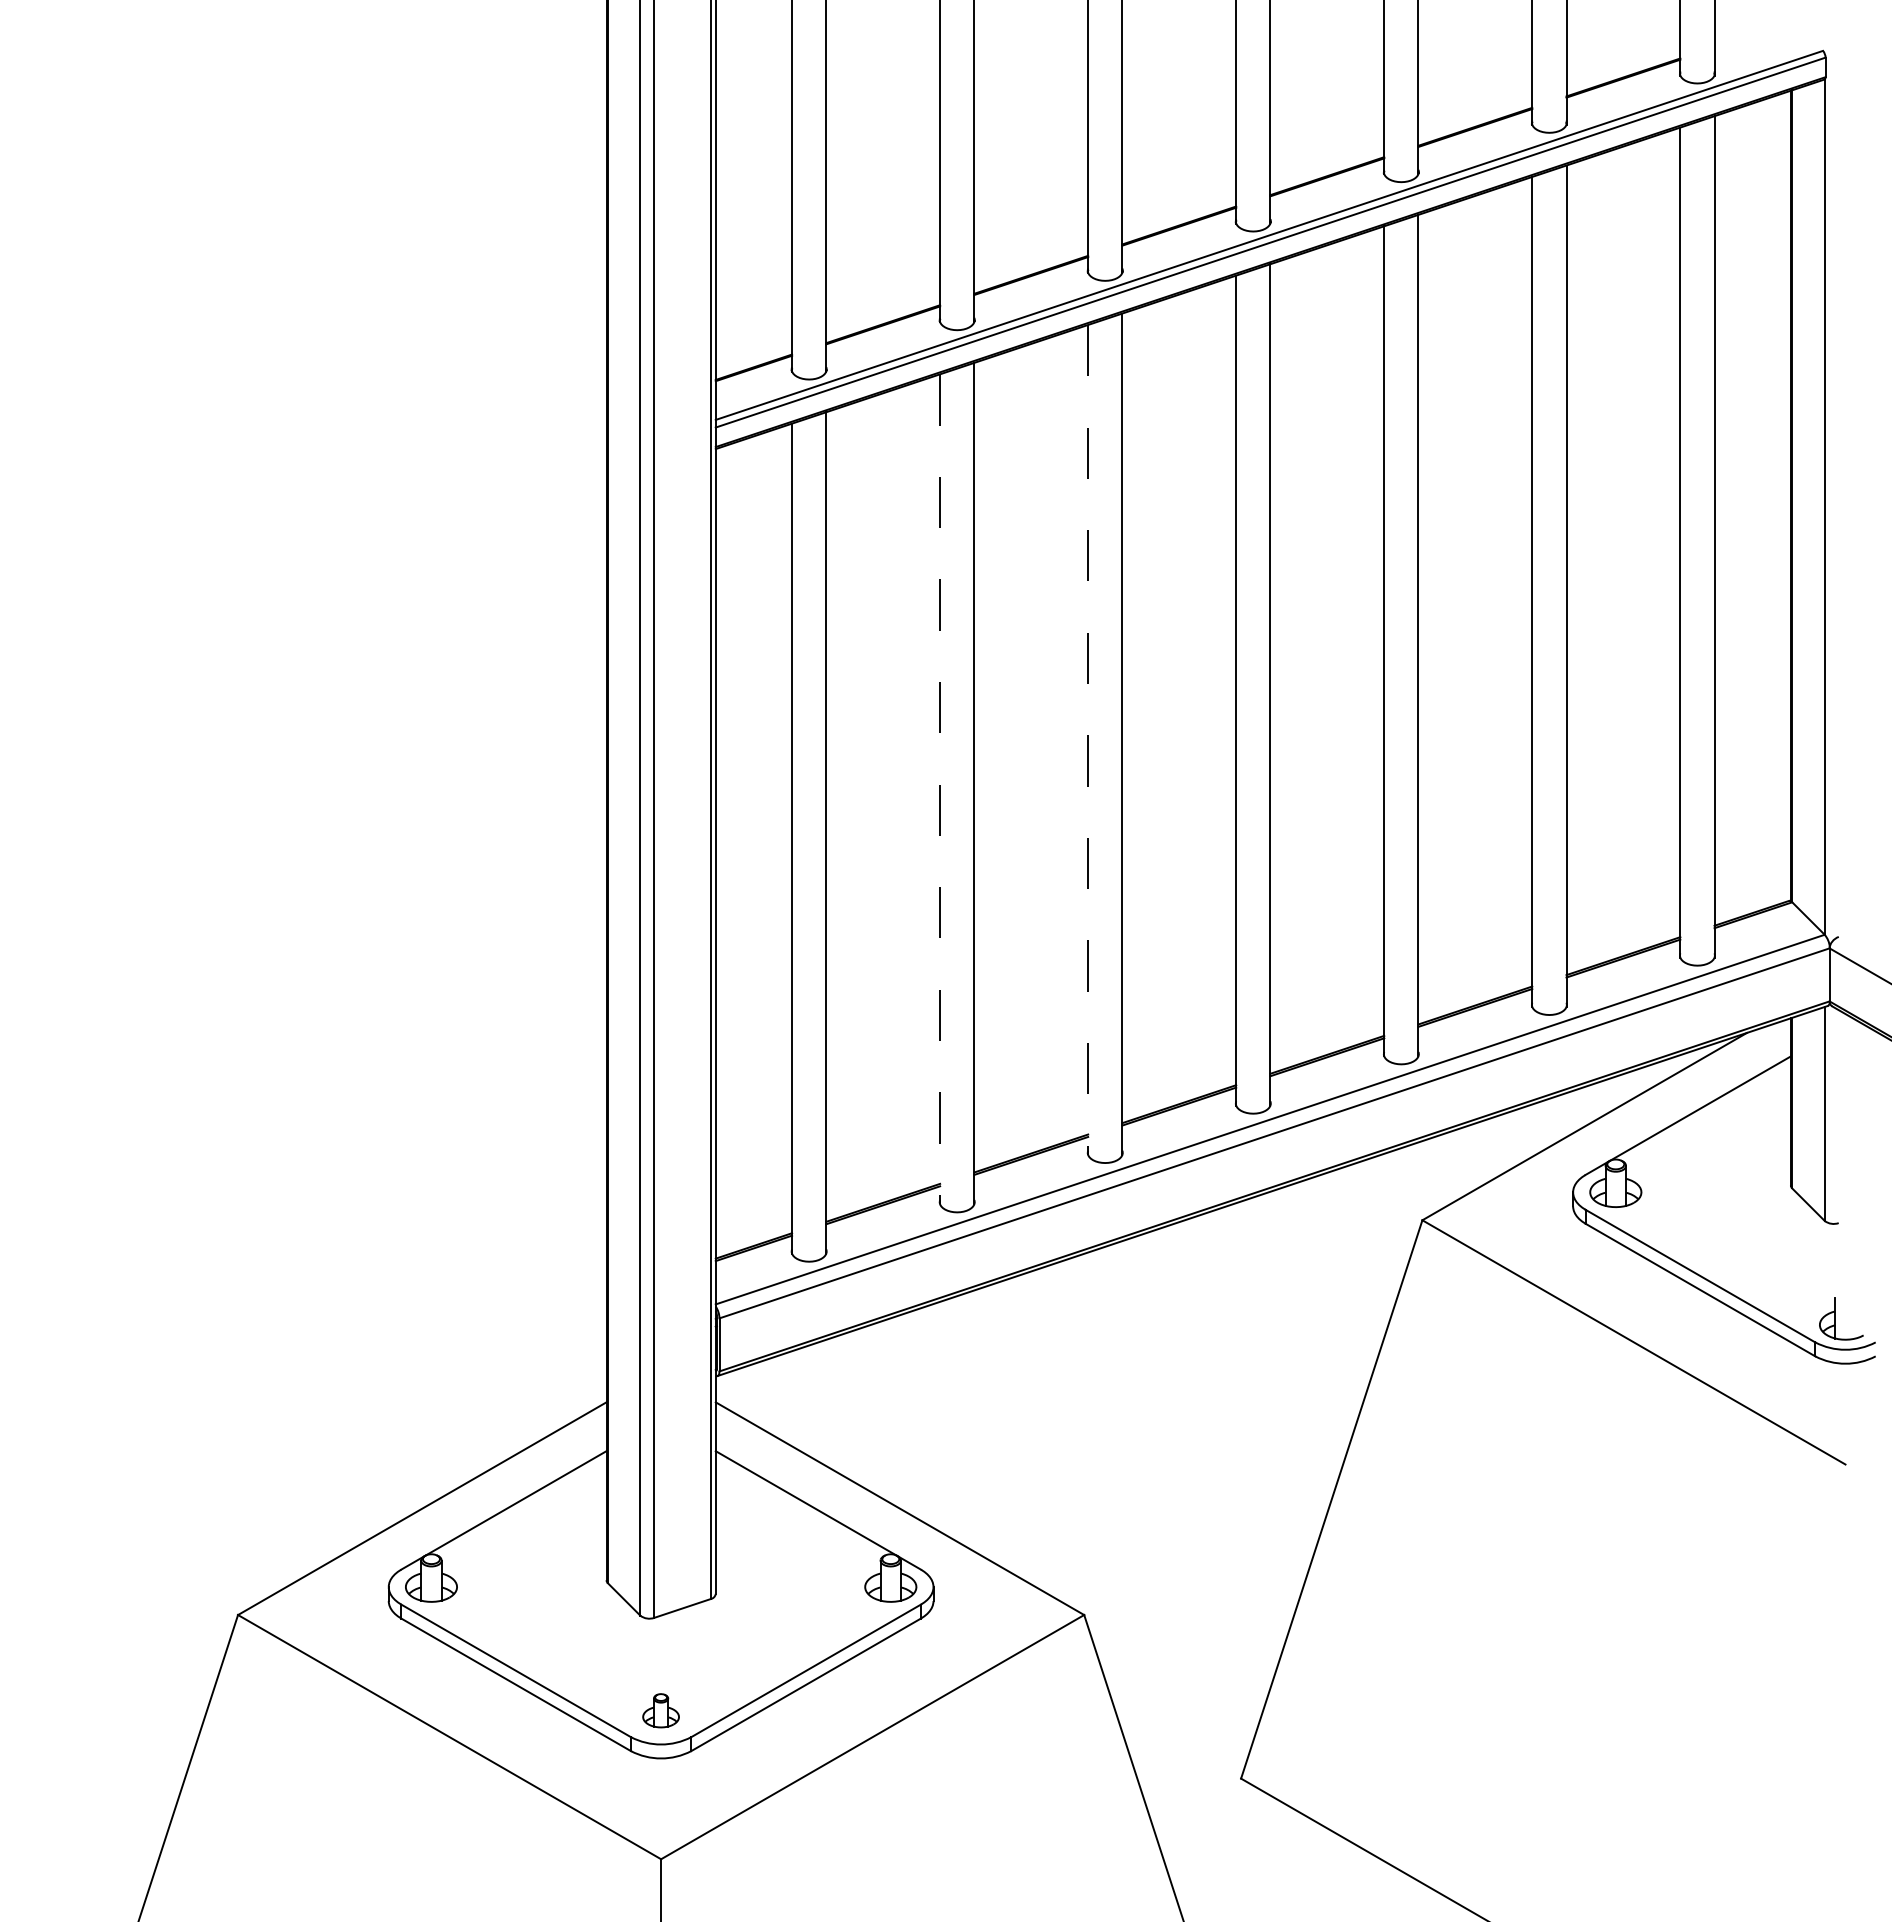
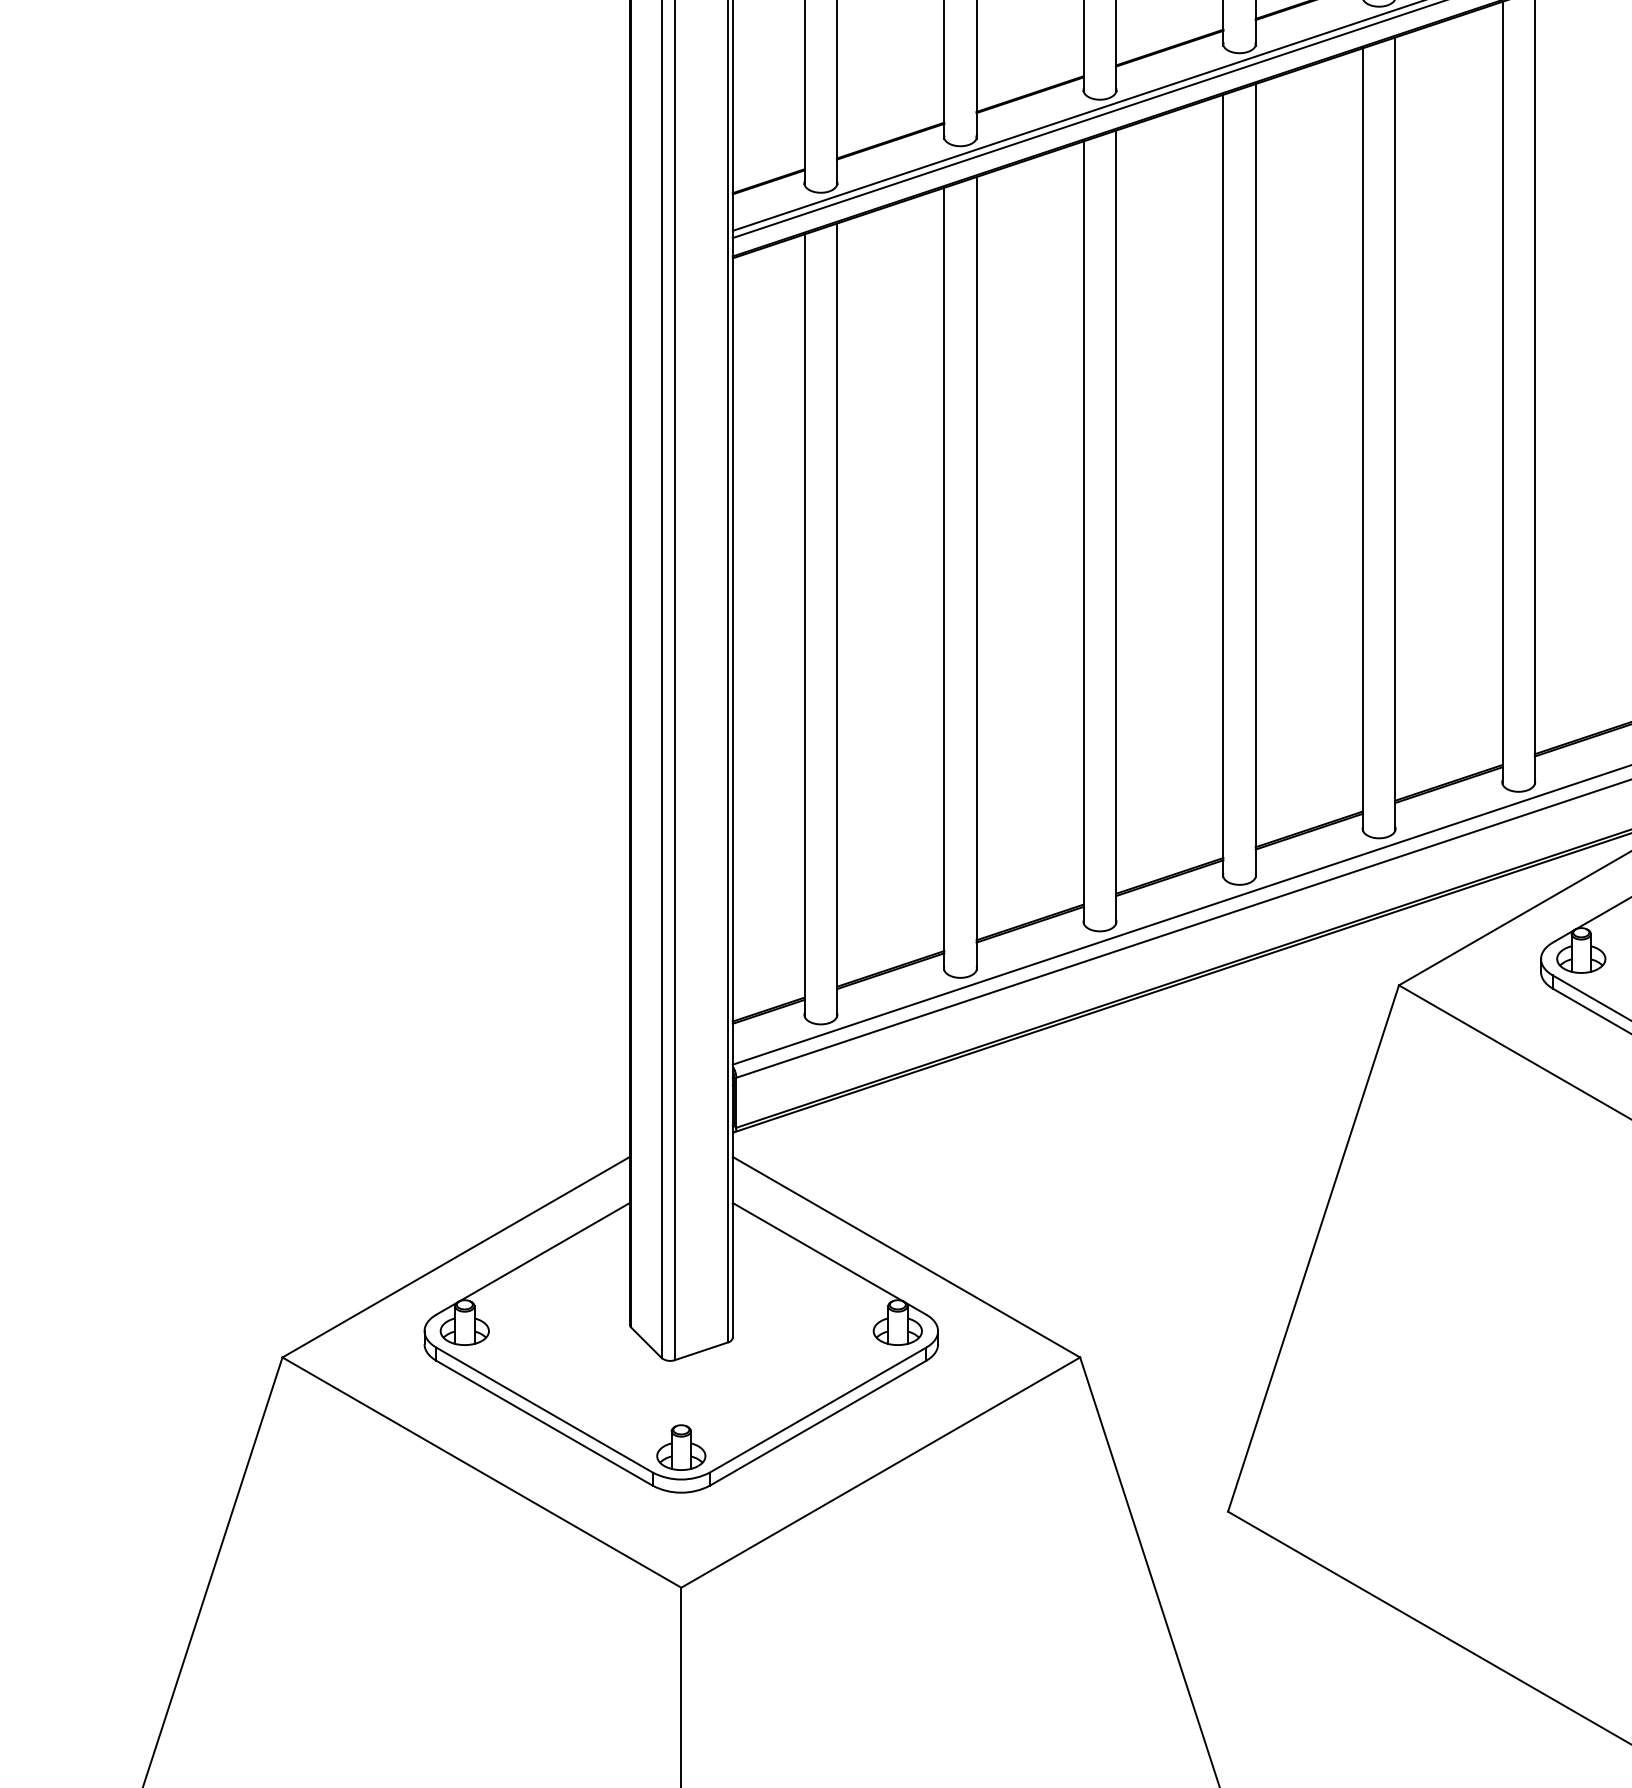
line: (1088, 740) -> (1084, 533), dashed -> solid
line: (940, 789) -> (944, 579), dashed -> solid
part: (660, 1710) -> (680, 1447), size x1.43

